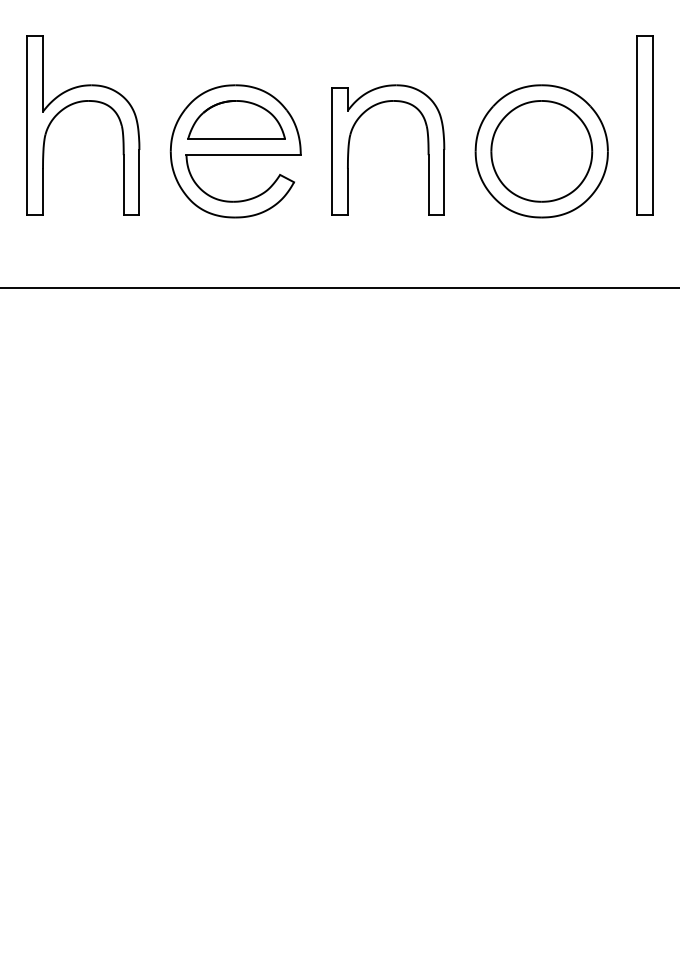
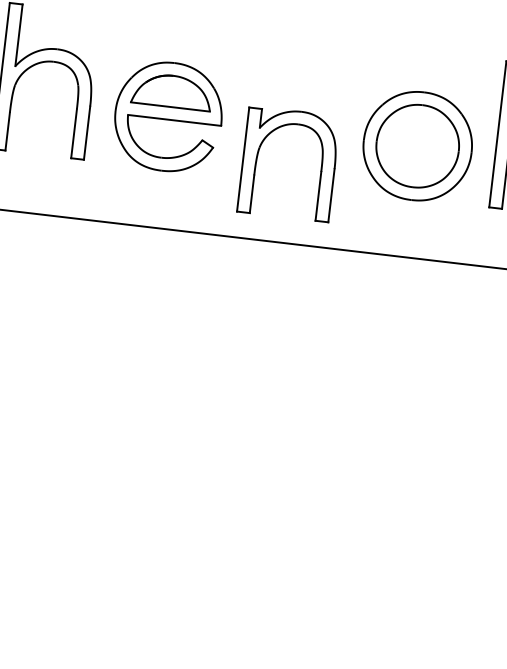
part: (349, 149) -> (257, 159), moved

